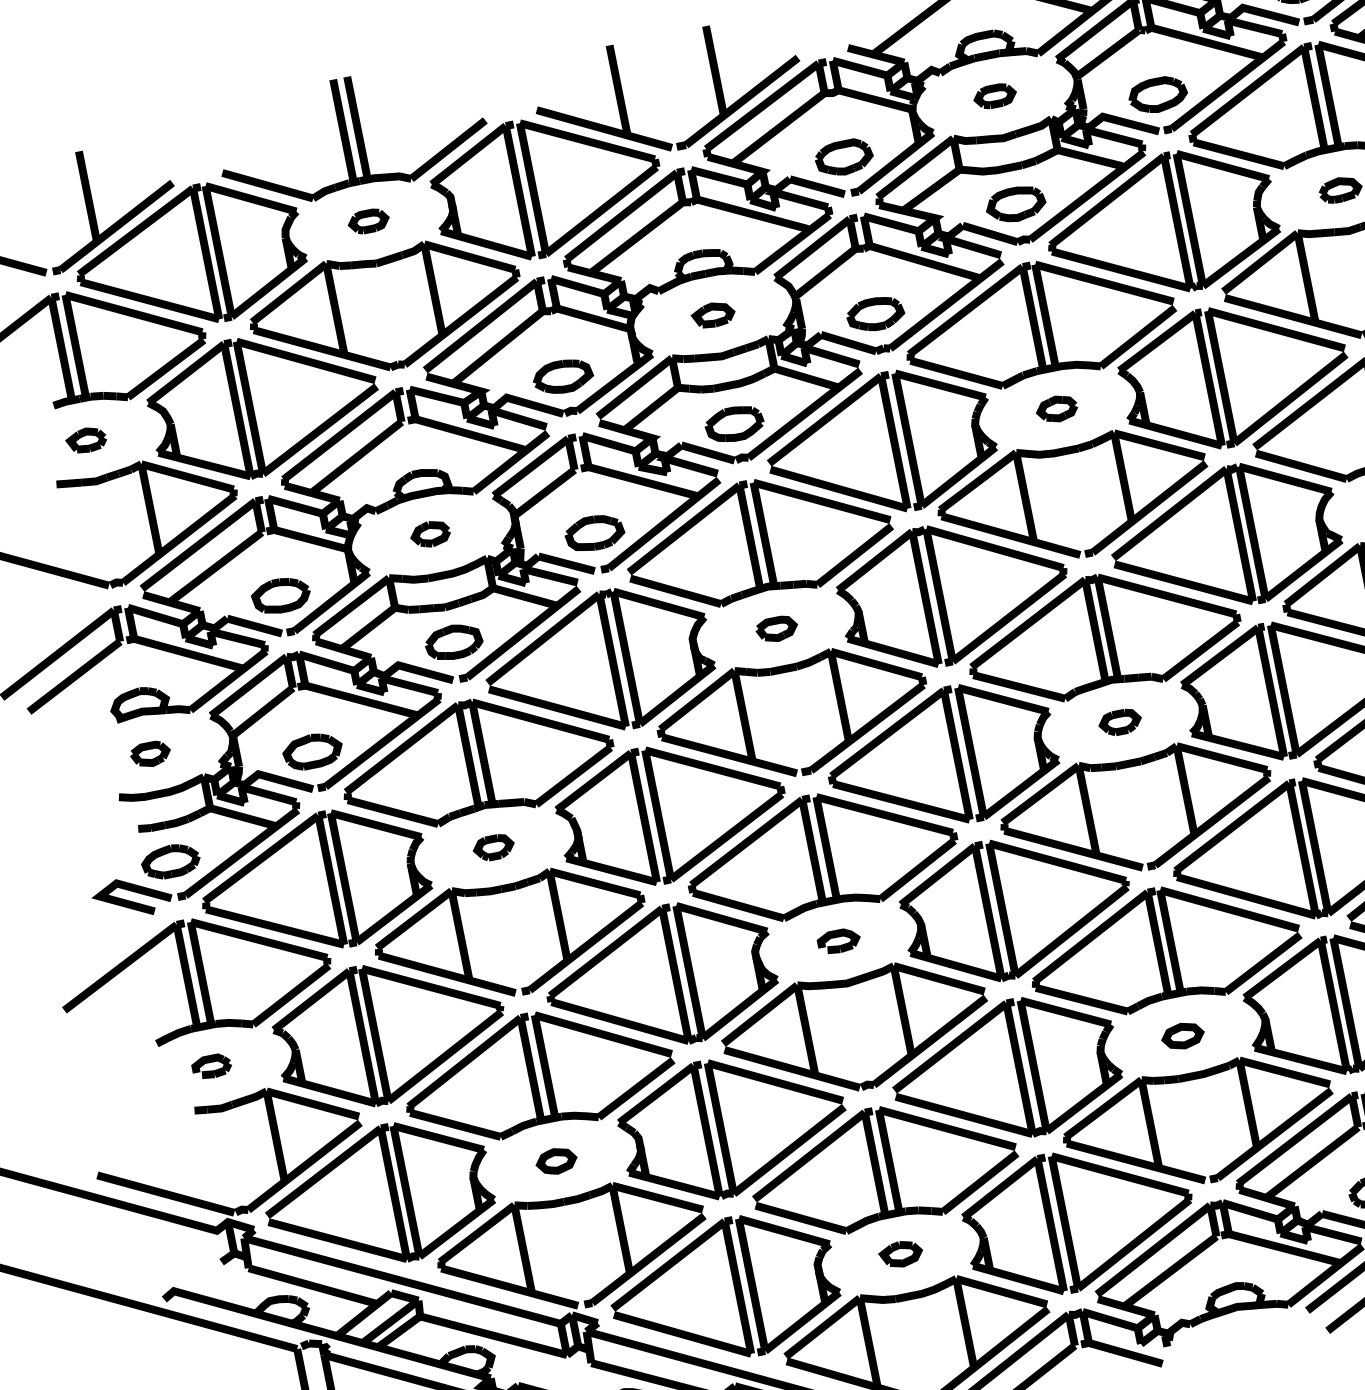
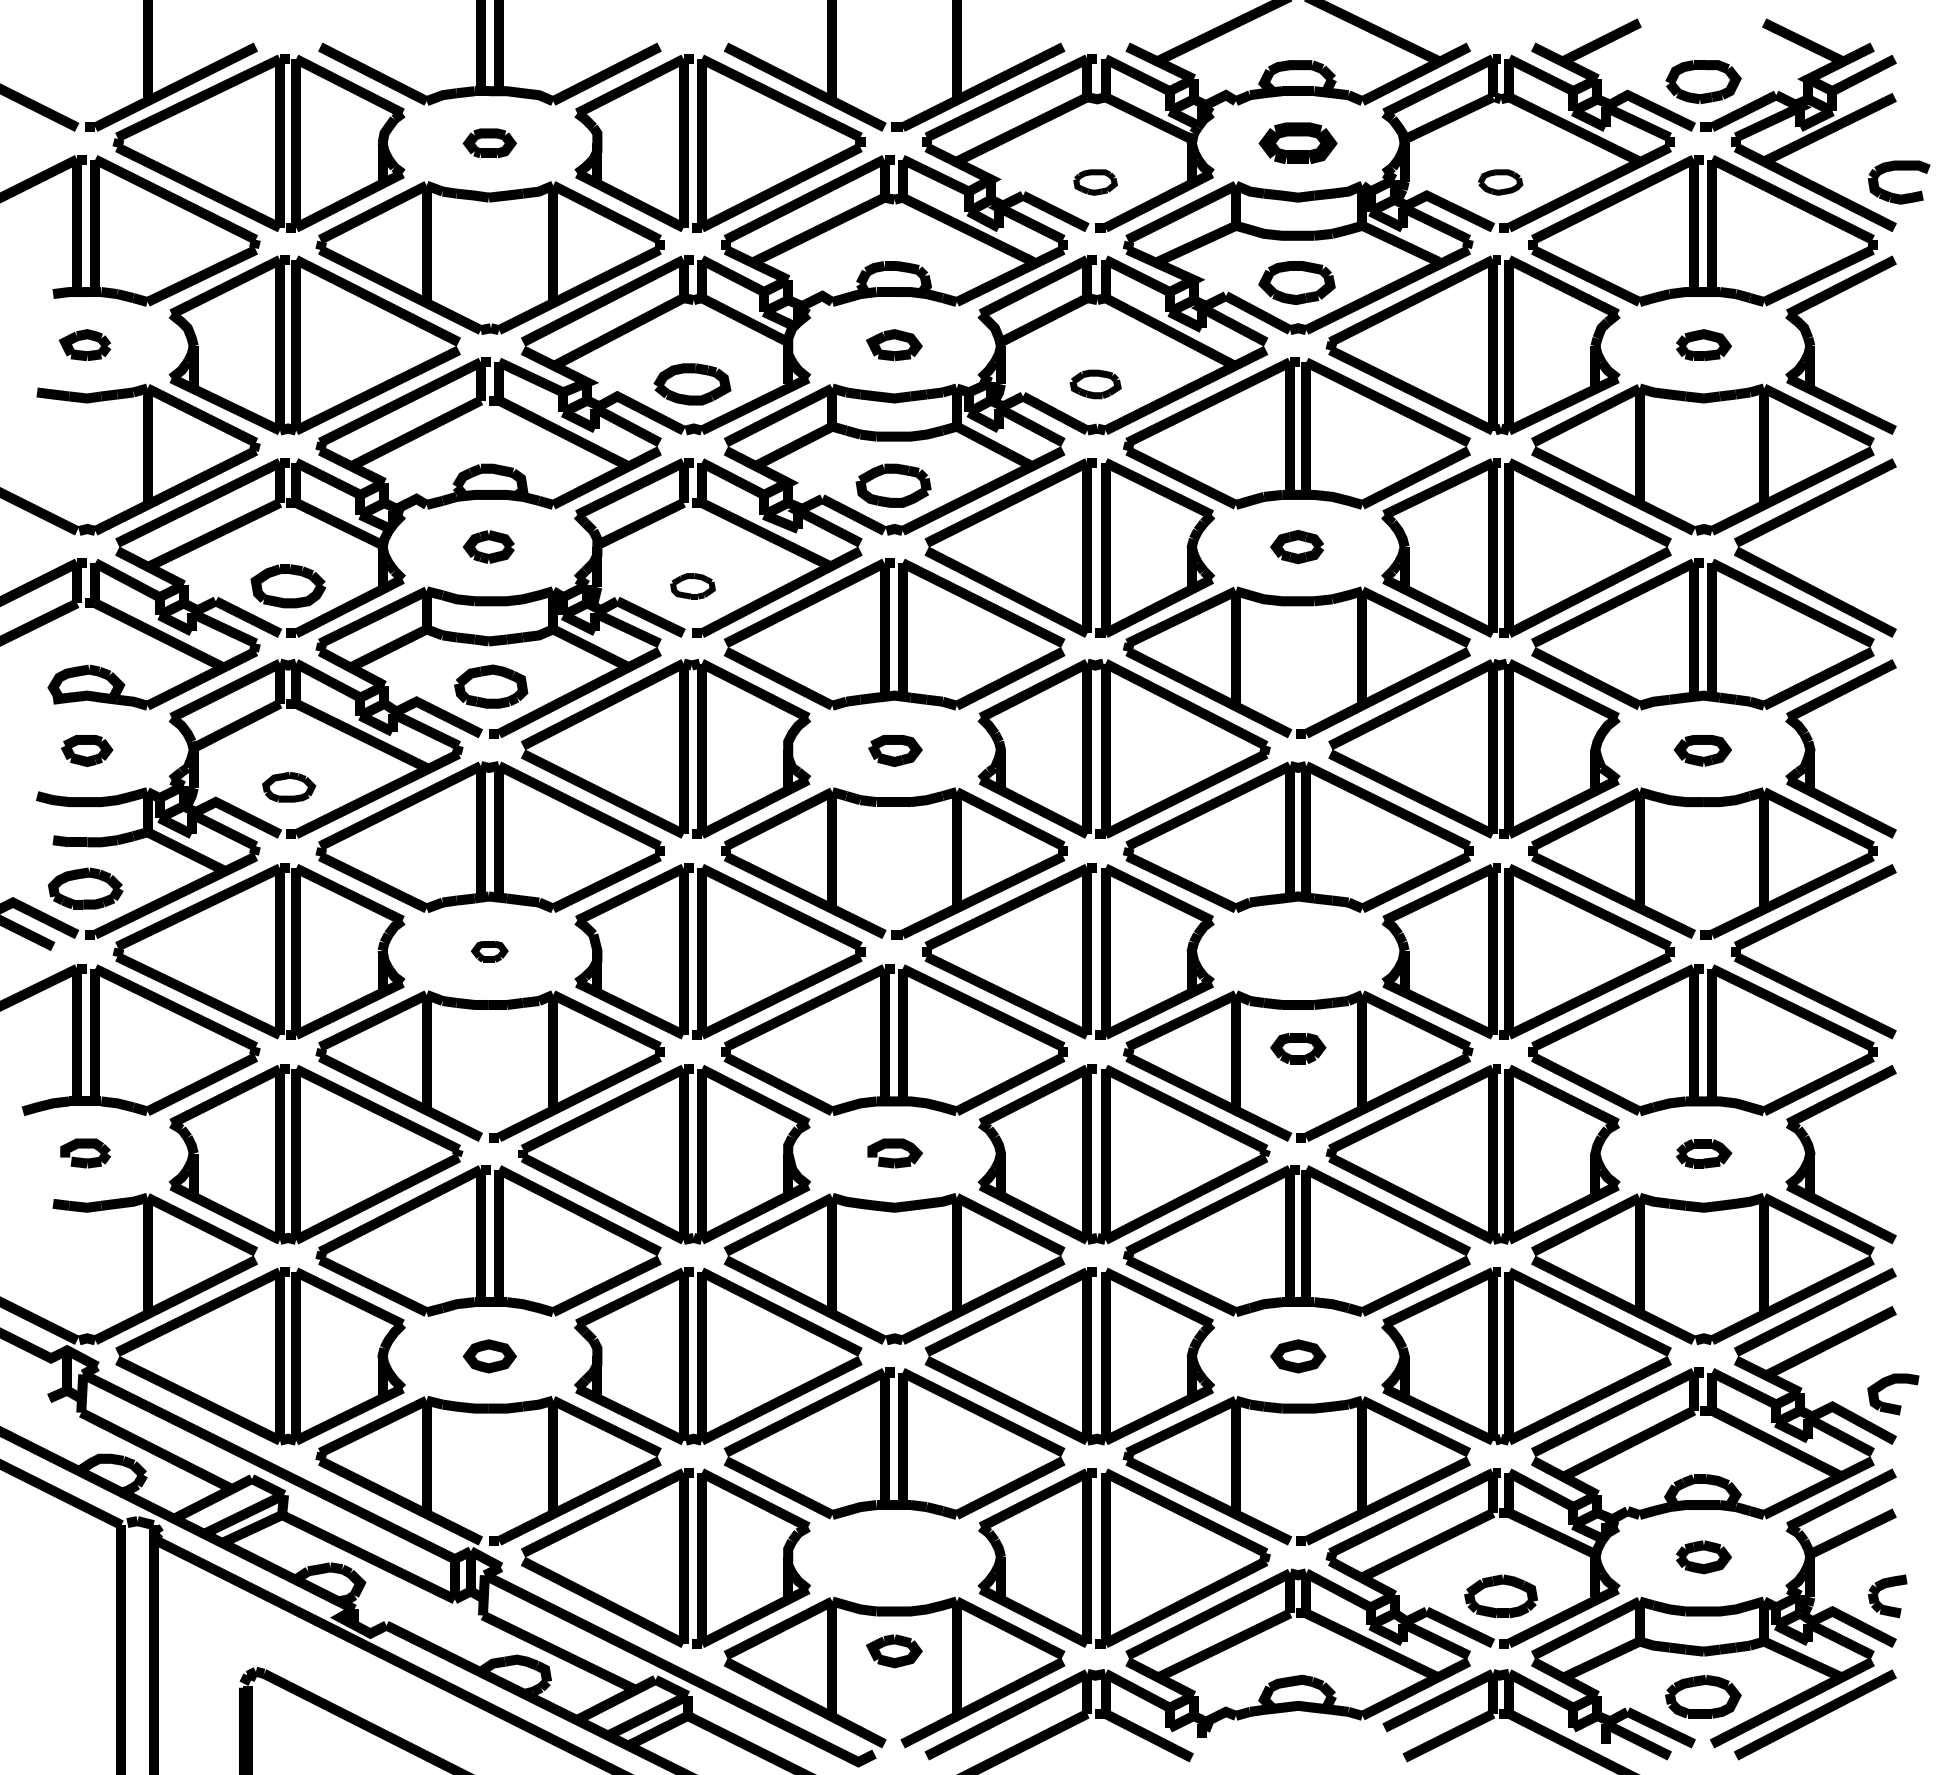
part: (1157, 95) -> (1500, 182), size x0.6
part: (995, 96) -> (1298, 143), size x1.4
part: (844, 157) -> (1095, 182), size x0.6
part: (875, 314) -> (1095, 384), size x0.7
part: (594, 533) -> (692, 586), size x0.6
part: (1120, 722) -> (1298, 1048), moved
part: (312, 751) -> (288, 787), size x0.7
part: (493, 847) -> (489, 951), size x0.7
part: (901, 1254) -> (894, 1651), moved

